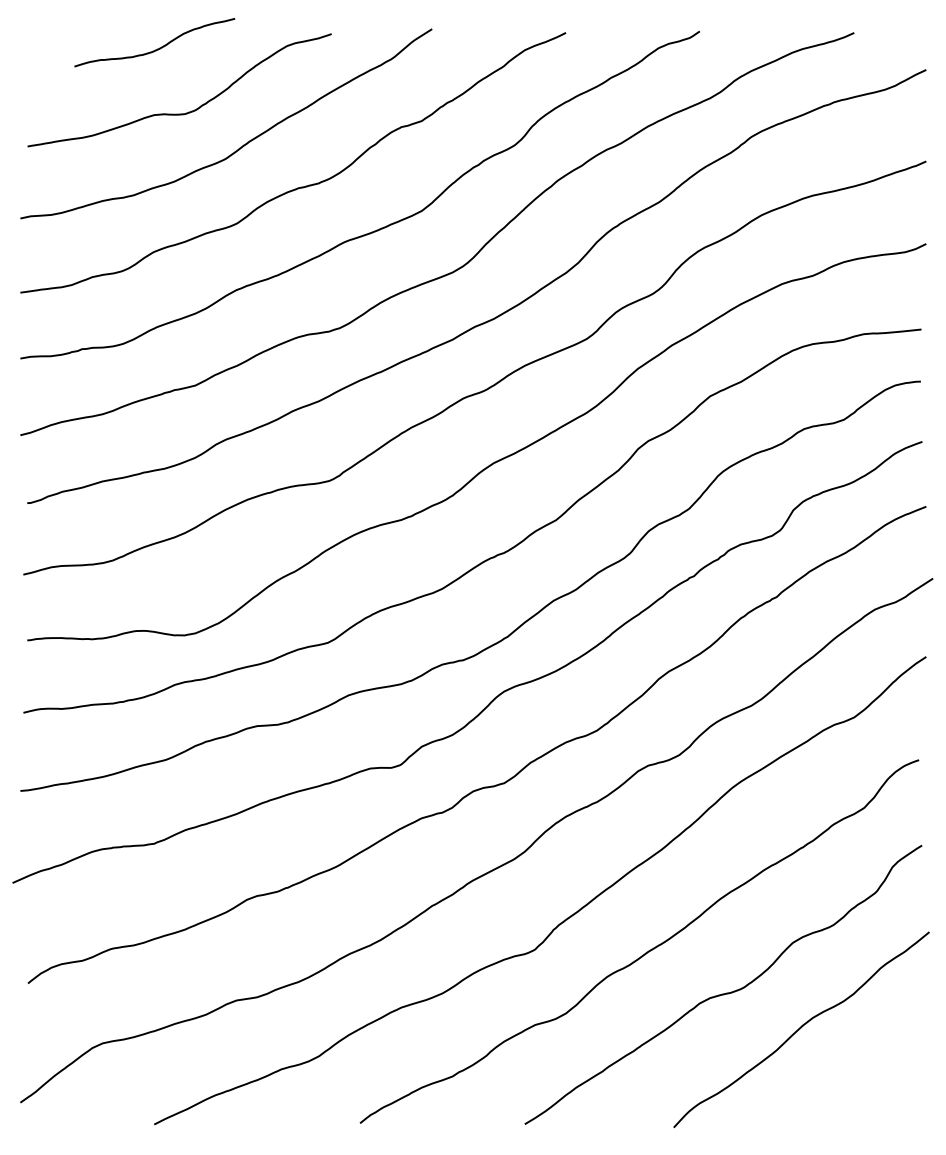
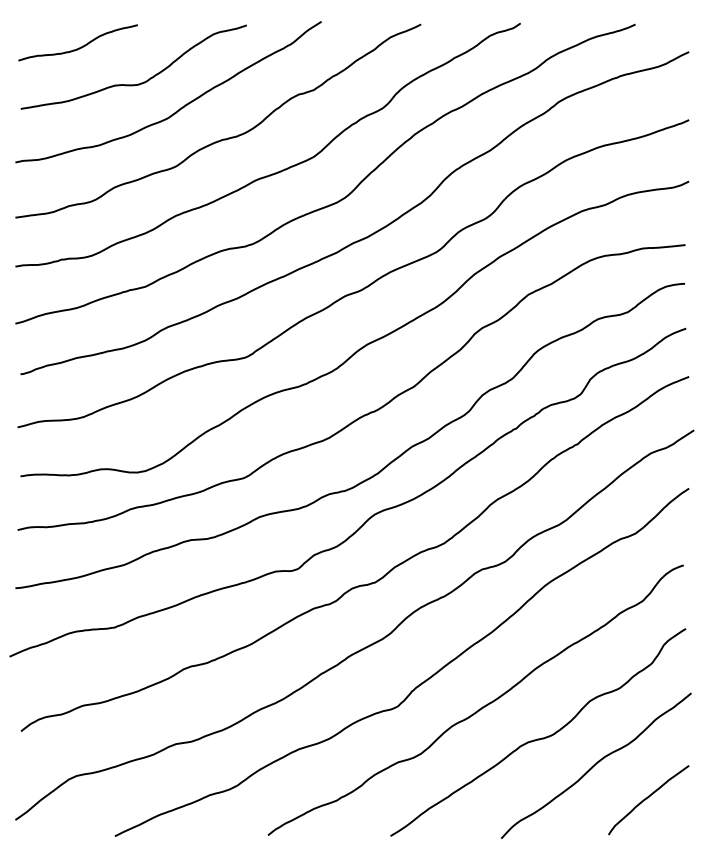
curve: (157, 48) -> (80, 47), moved
curve: (870, 1073) -> (647, 798), added

